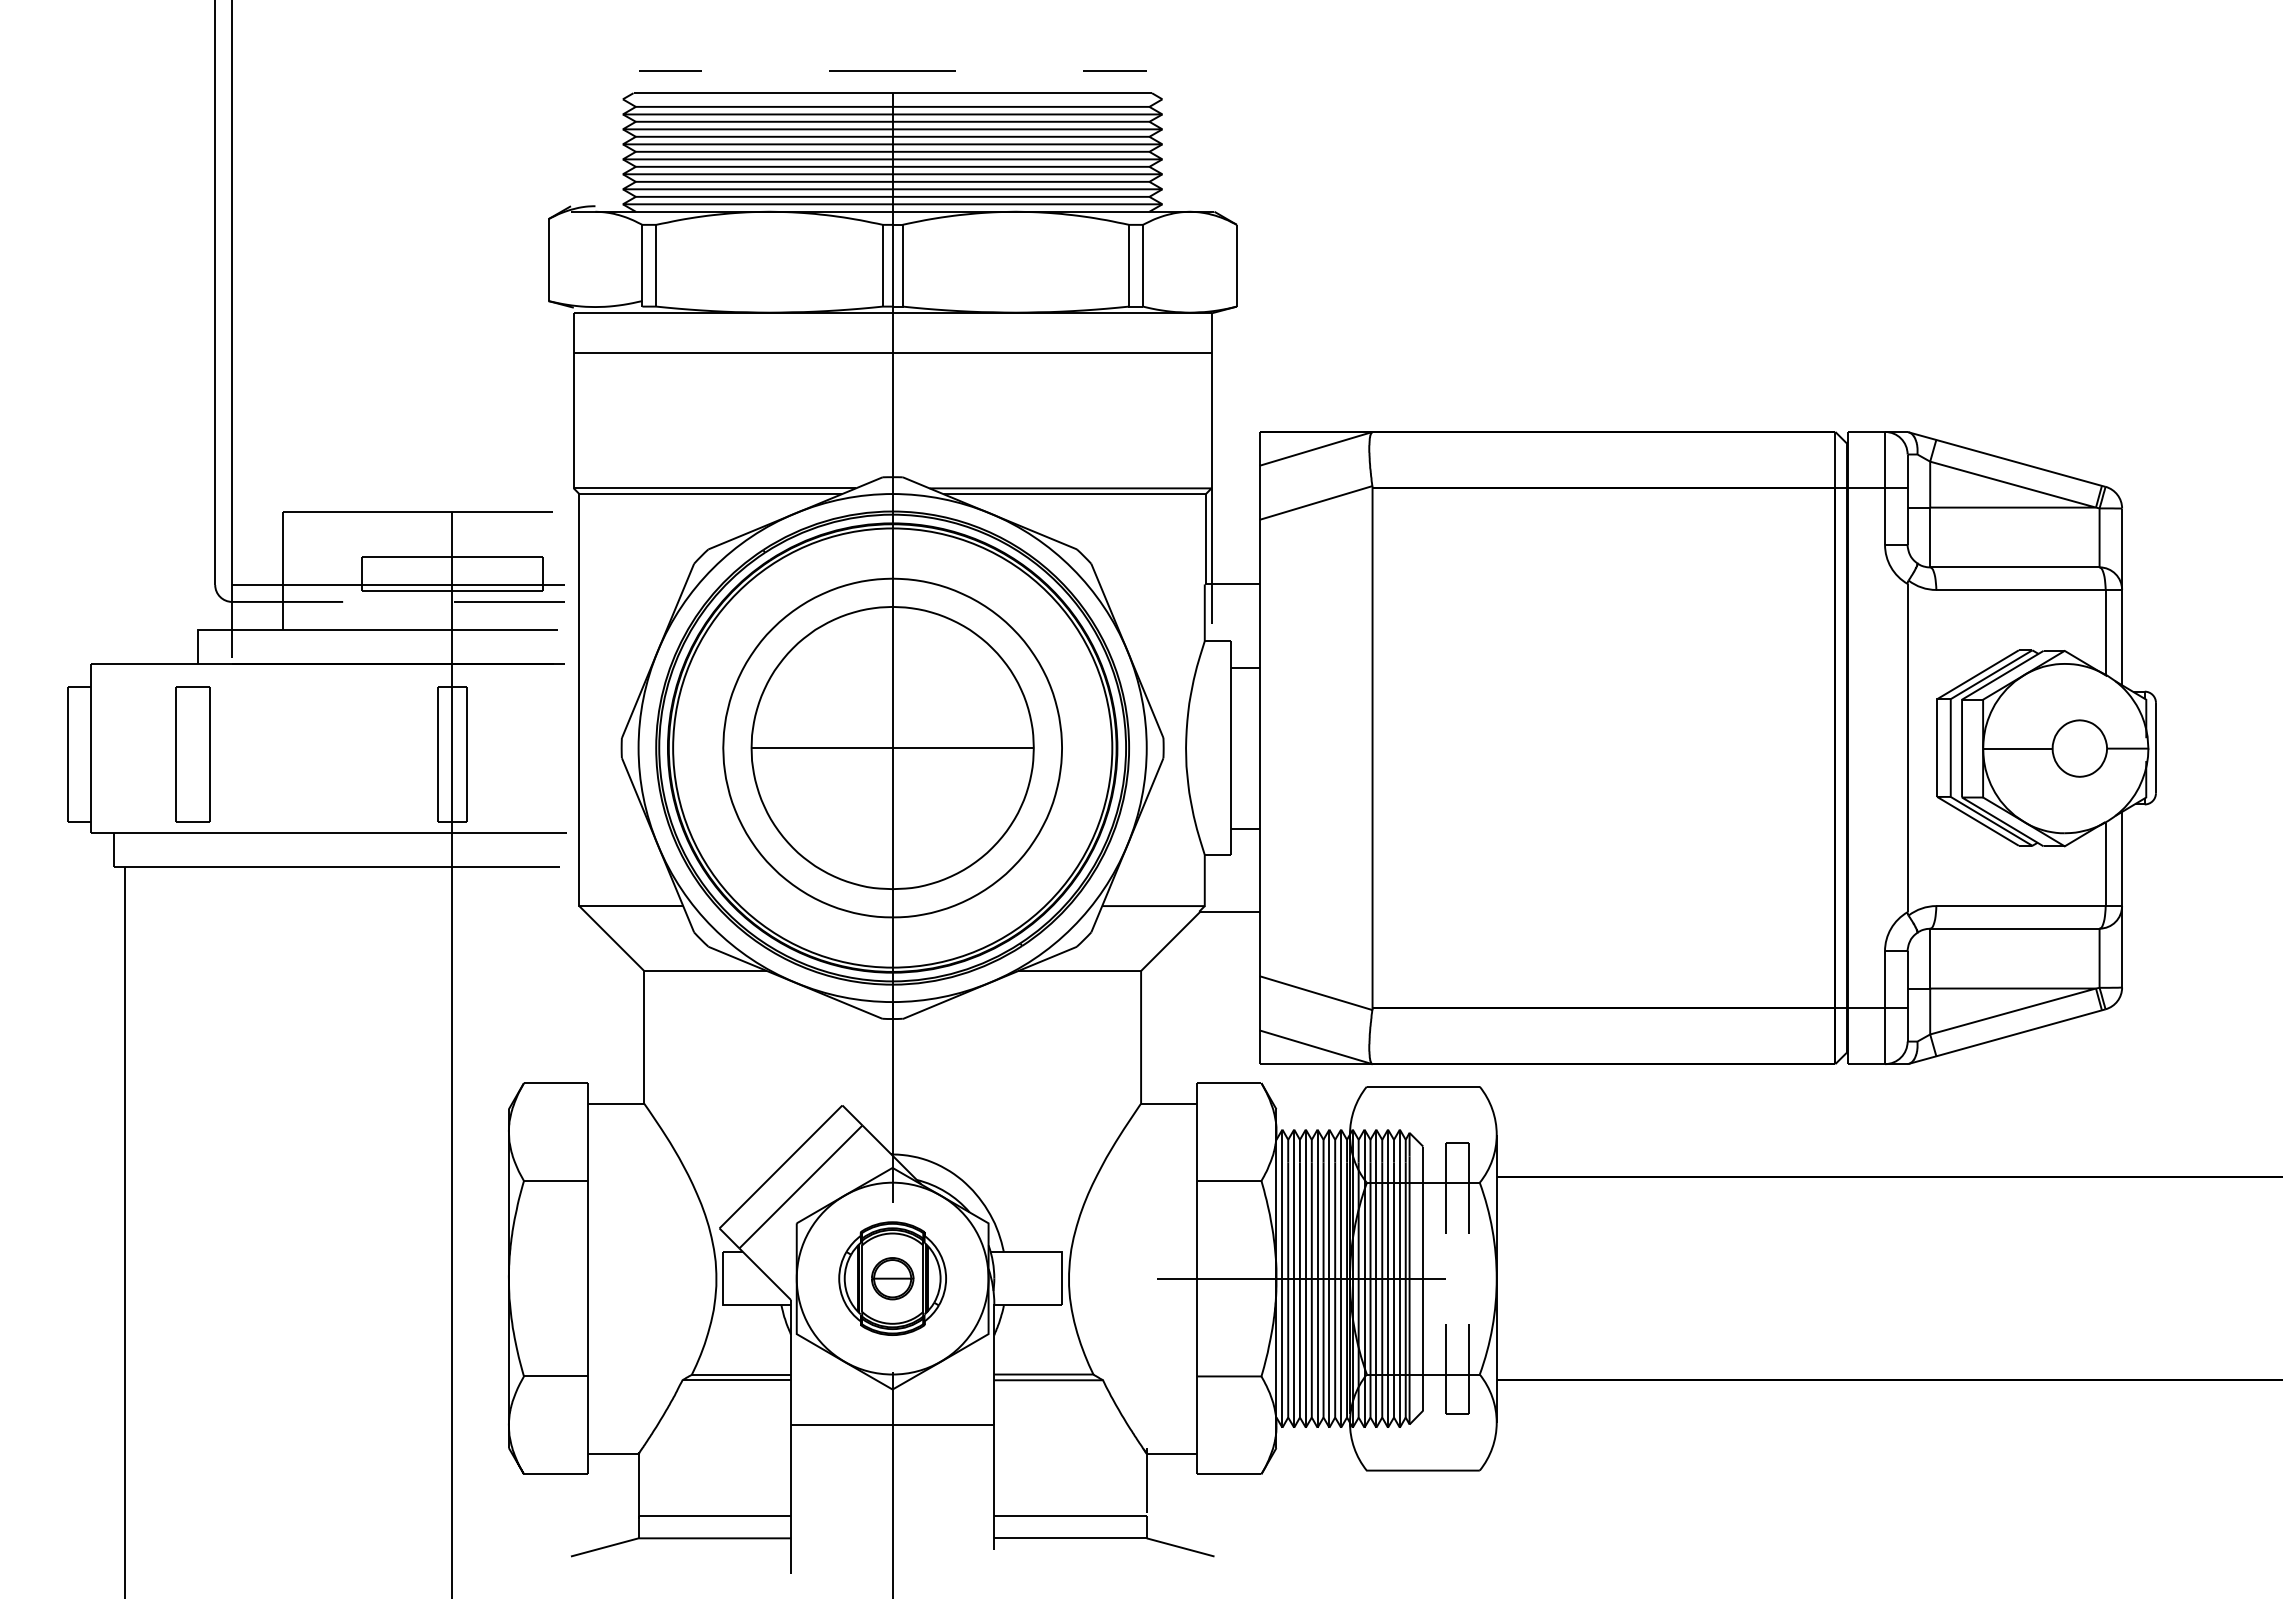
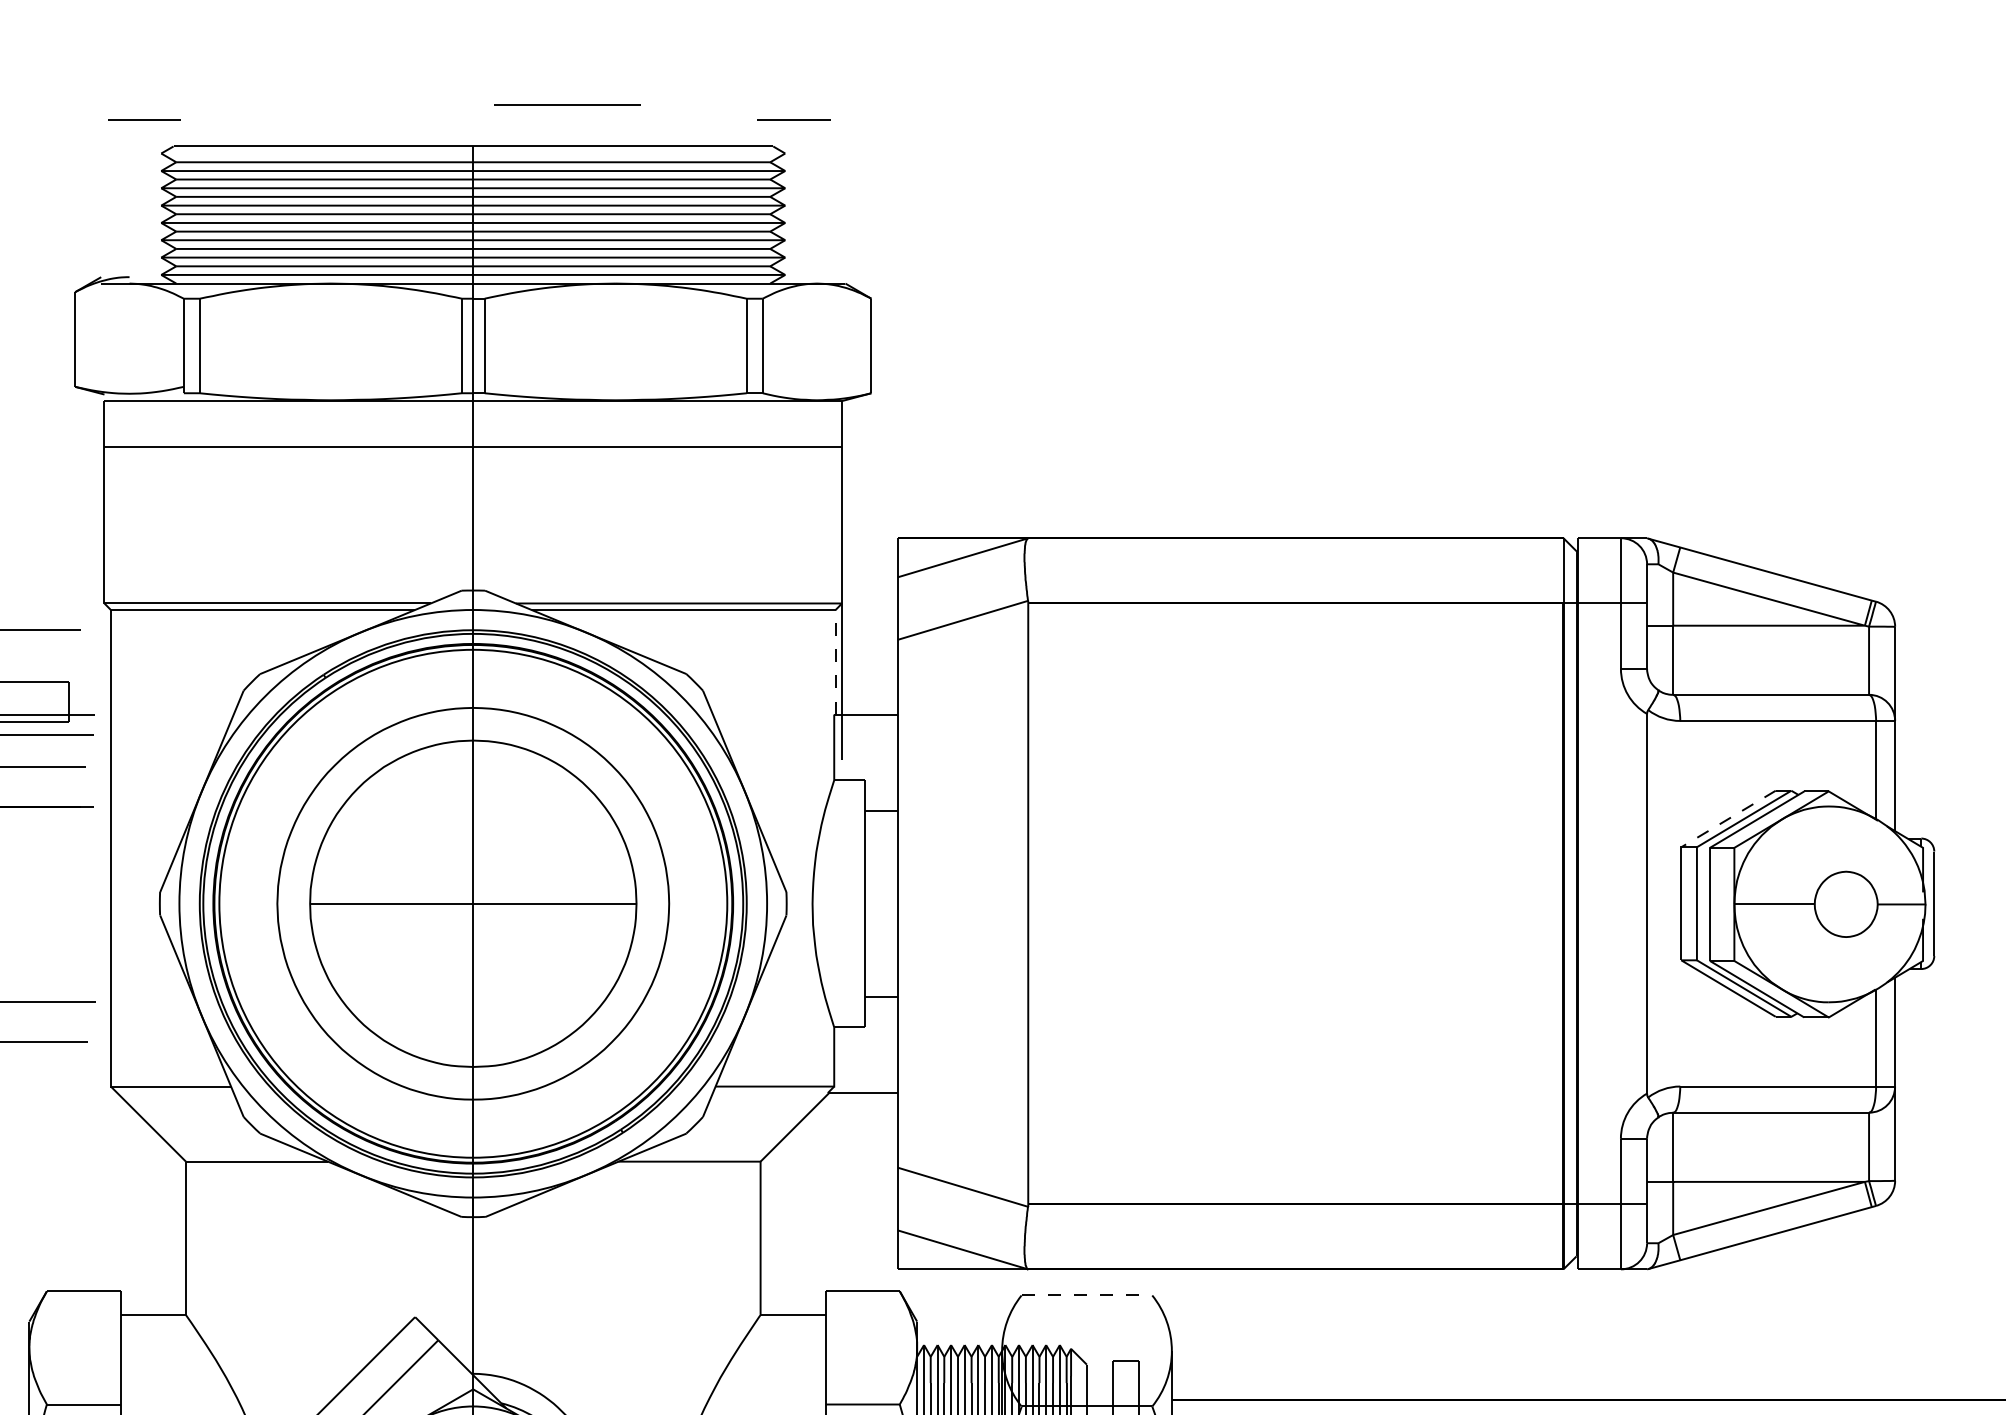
line: (670, 70) -> (144, 120), moved
line: (892, 70) -> (566, 105), moved
line: (1114, 70) -> (793, 120), moved
line: (1206, 538) -> (836, 661), solid -> dashed
line: (1978, 674) -> (1729, 818), solid -> dashed
line: (1423, 1086) -> (1087, 1295), solid -> dashed

